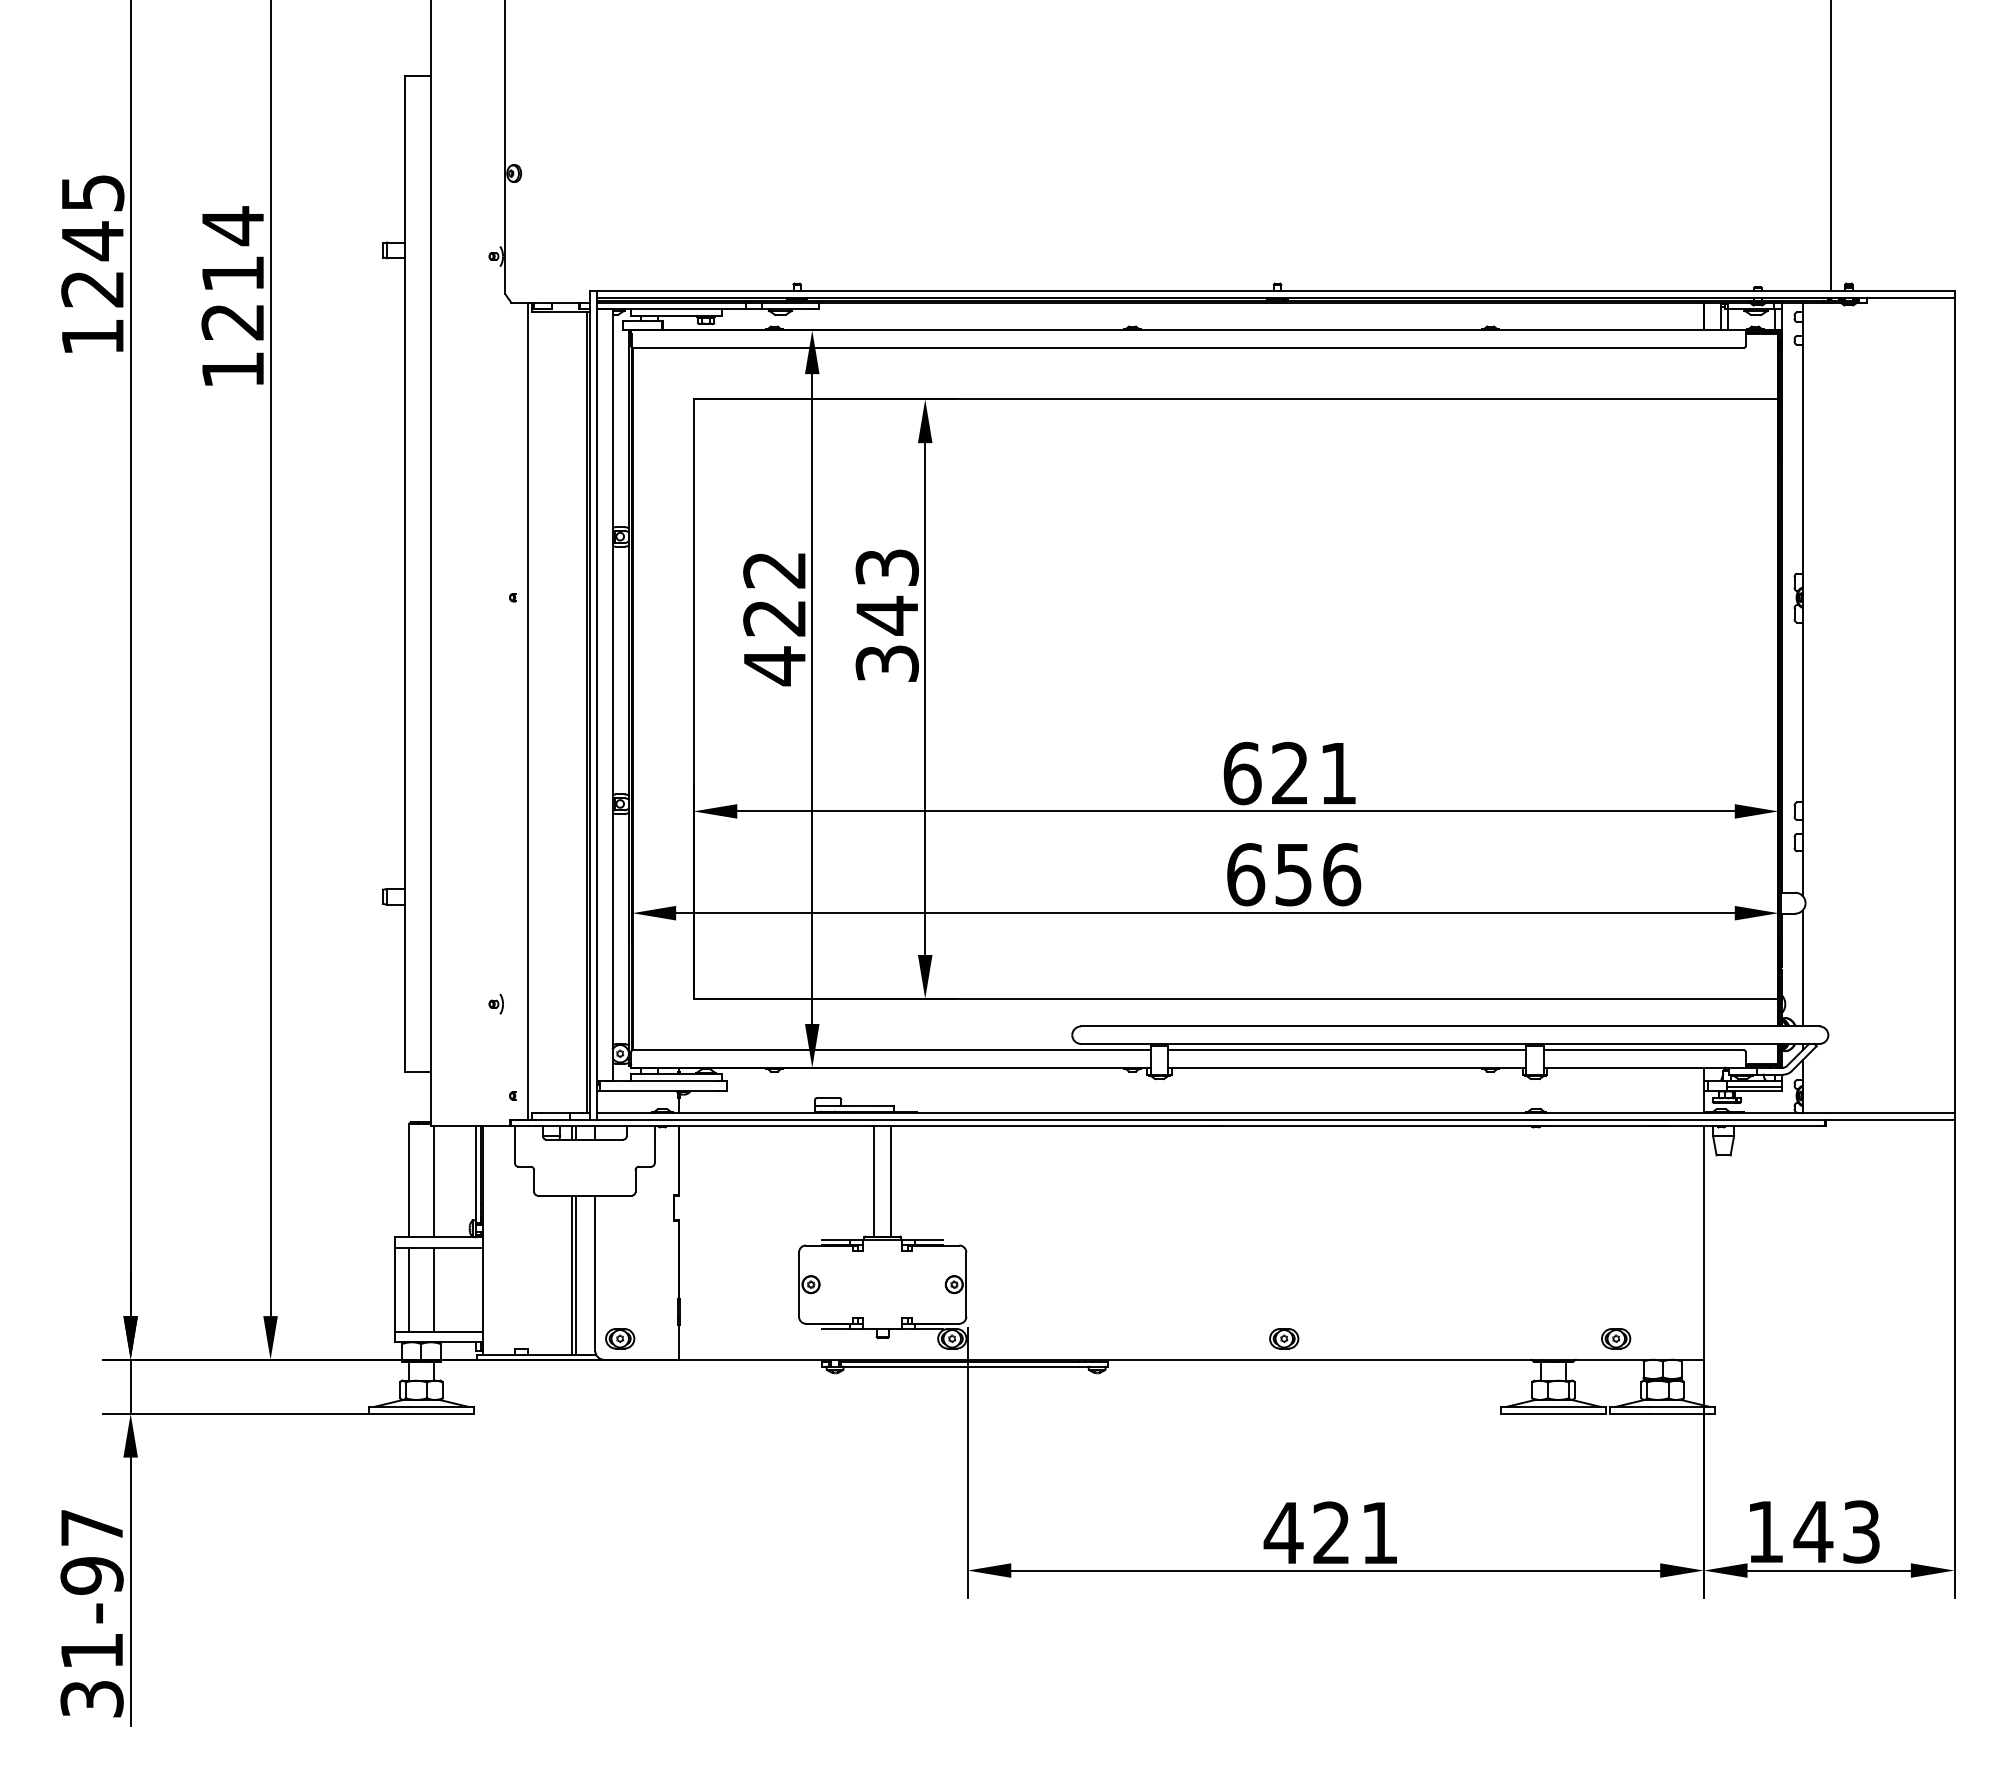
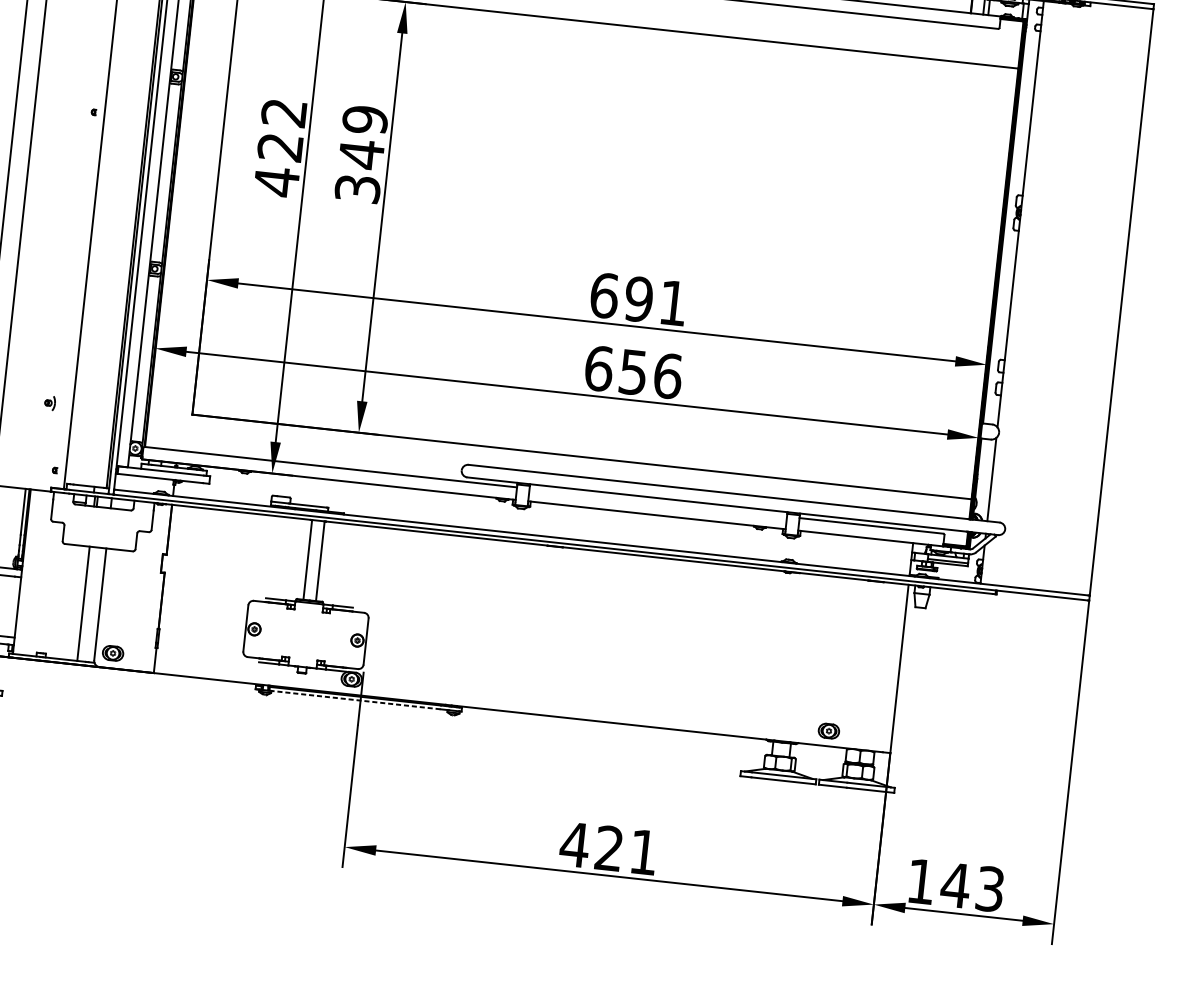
text: (886, 567) -> (364, 119), 343 -> 349
text: (1290, 773) -> (639, 299), 621 -> 691
line: (1347, 1050) -> (658, 502), removed
line: (575, 1274) -> (85, 603), removed
part: (1284, 1338) -> (590, 705), removed
line: (959, 1366) -> (354, 699), solid -> dashed

